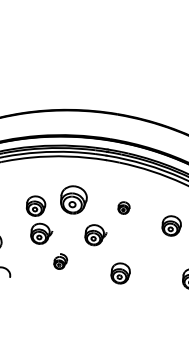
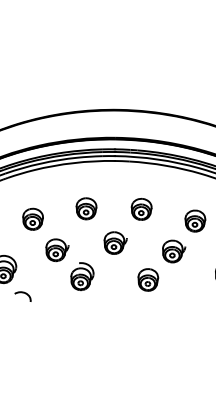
part: (73, 199) -> (86, 208), size x0.71
part: (35, 205) -> (32, 218), moved
part: (123, 208) -> (141, 209), size x1.67
part: (148, 251) -> (174, 251), added
part: (60, 261) -> (82, 276), size x1.67

